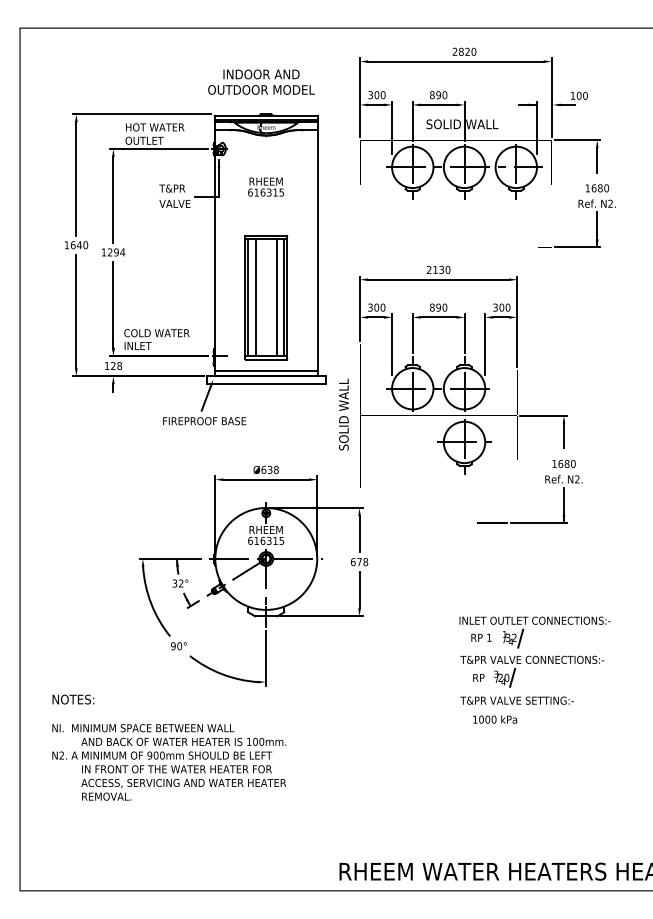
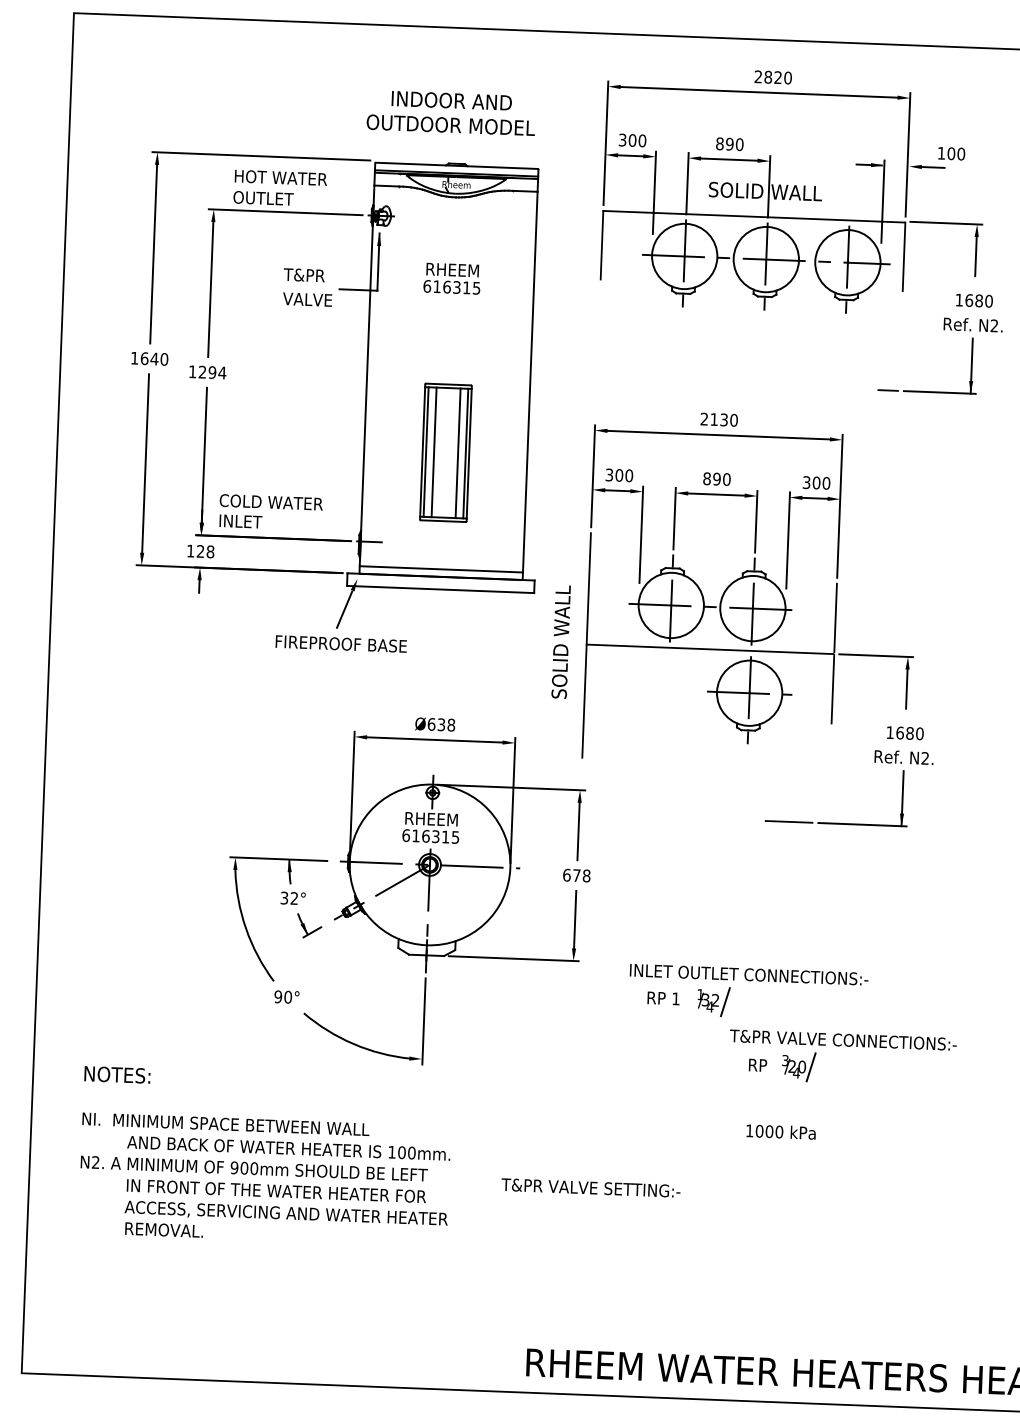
part: (266, 297) -> (446, 452), size x0.7
part: (534, 624) -> (748, 980), moved
text: (516, 700) -> (590, 1187), moved

